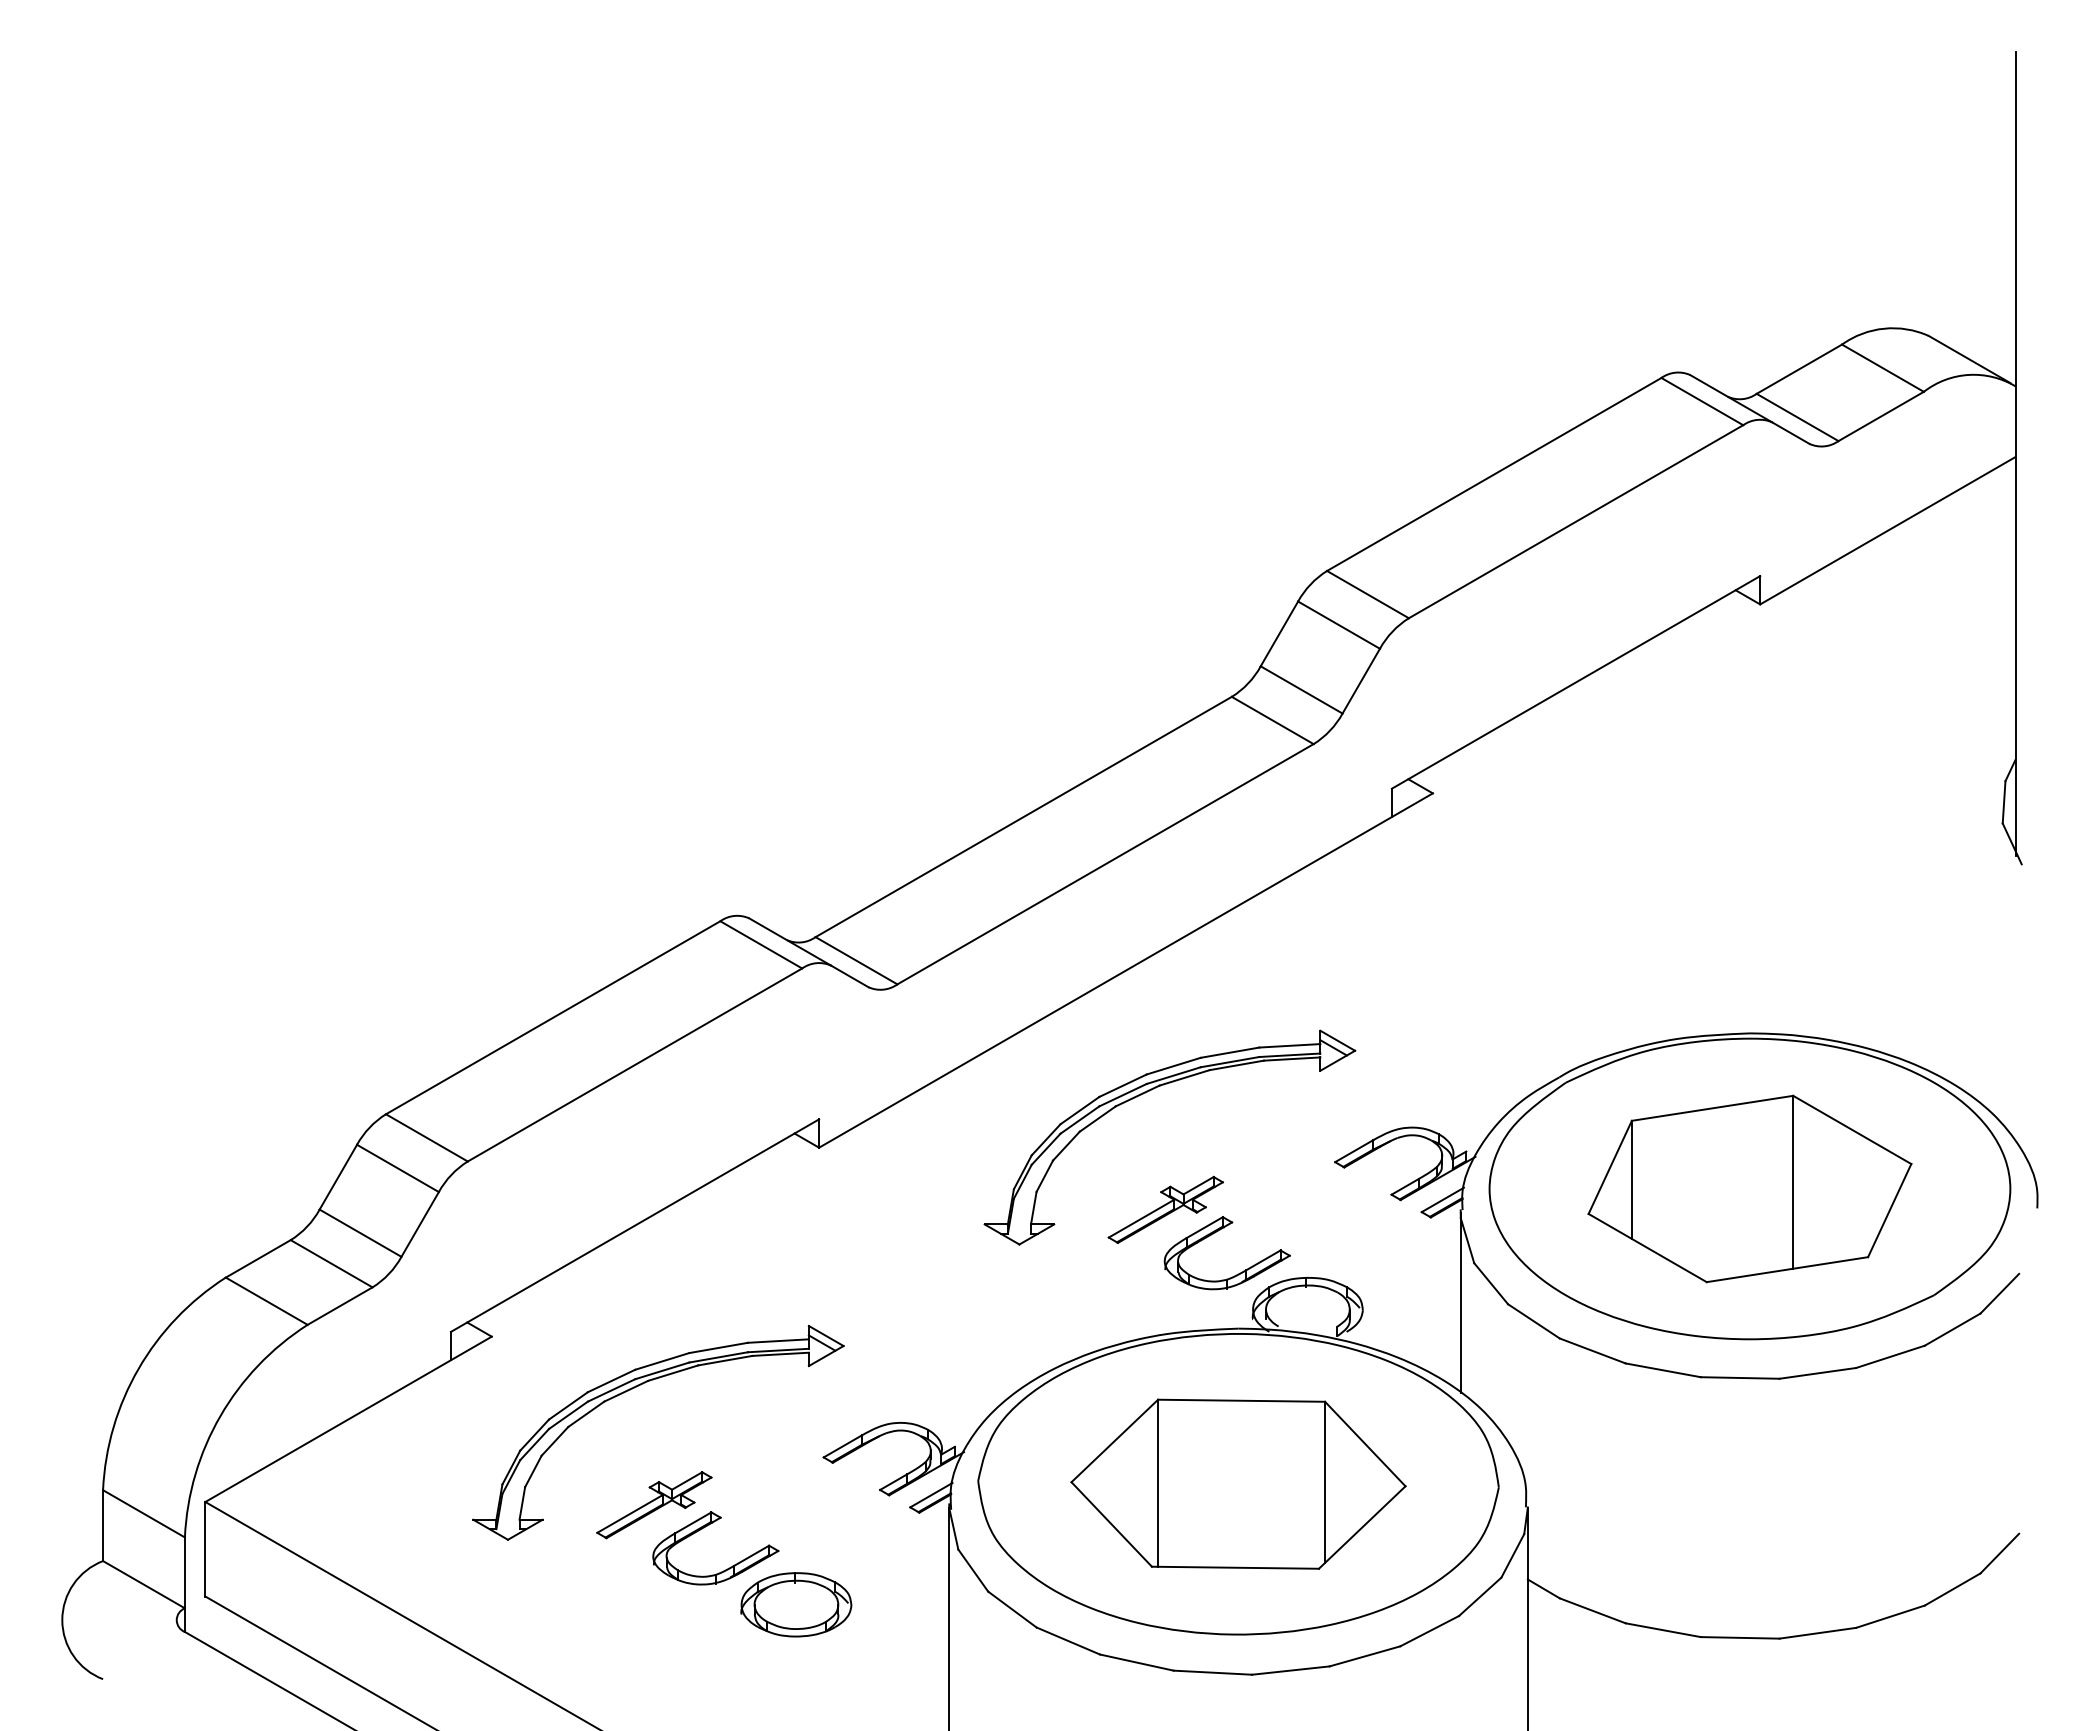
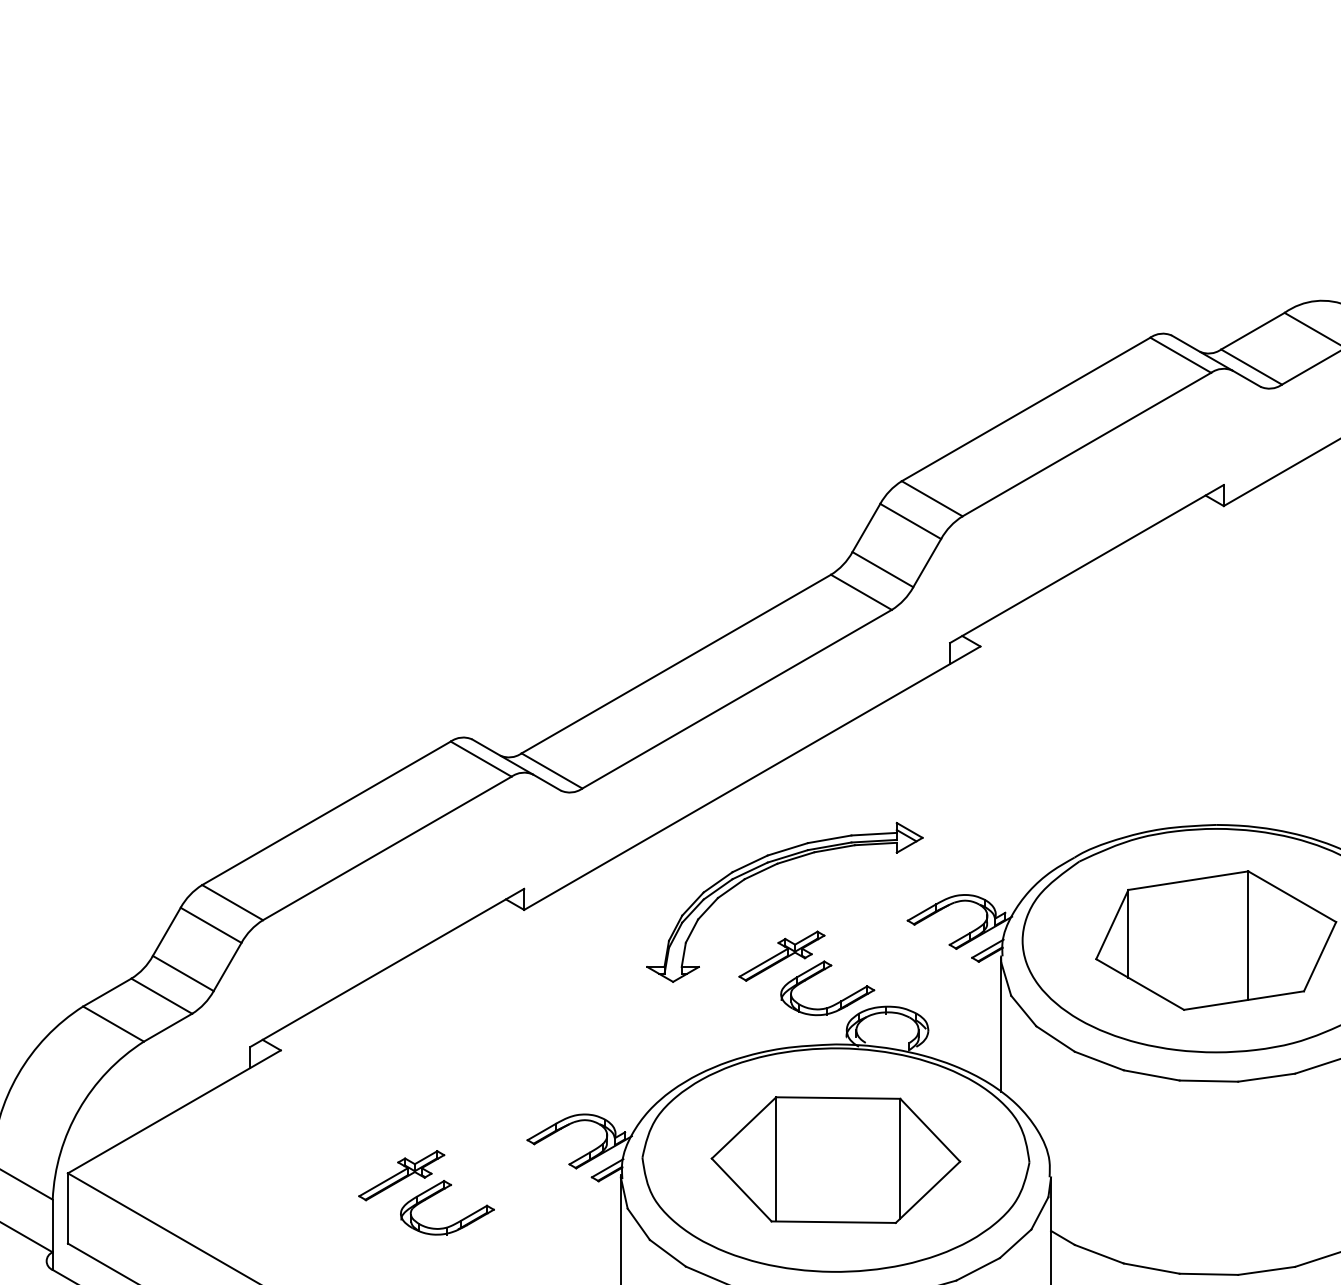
part: (636, 1387) -> (388, 1088), removed
part: (796, 1604) -> (507, 1249), removed

